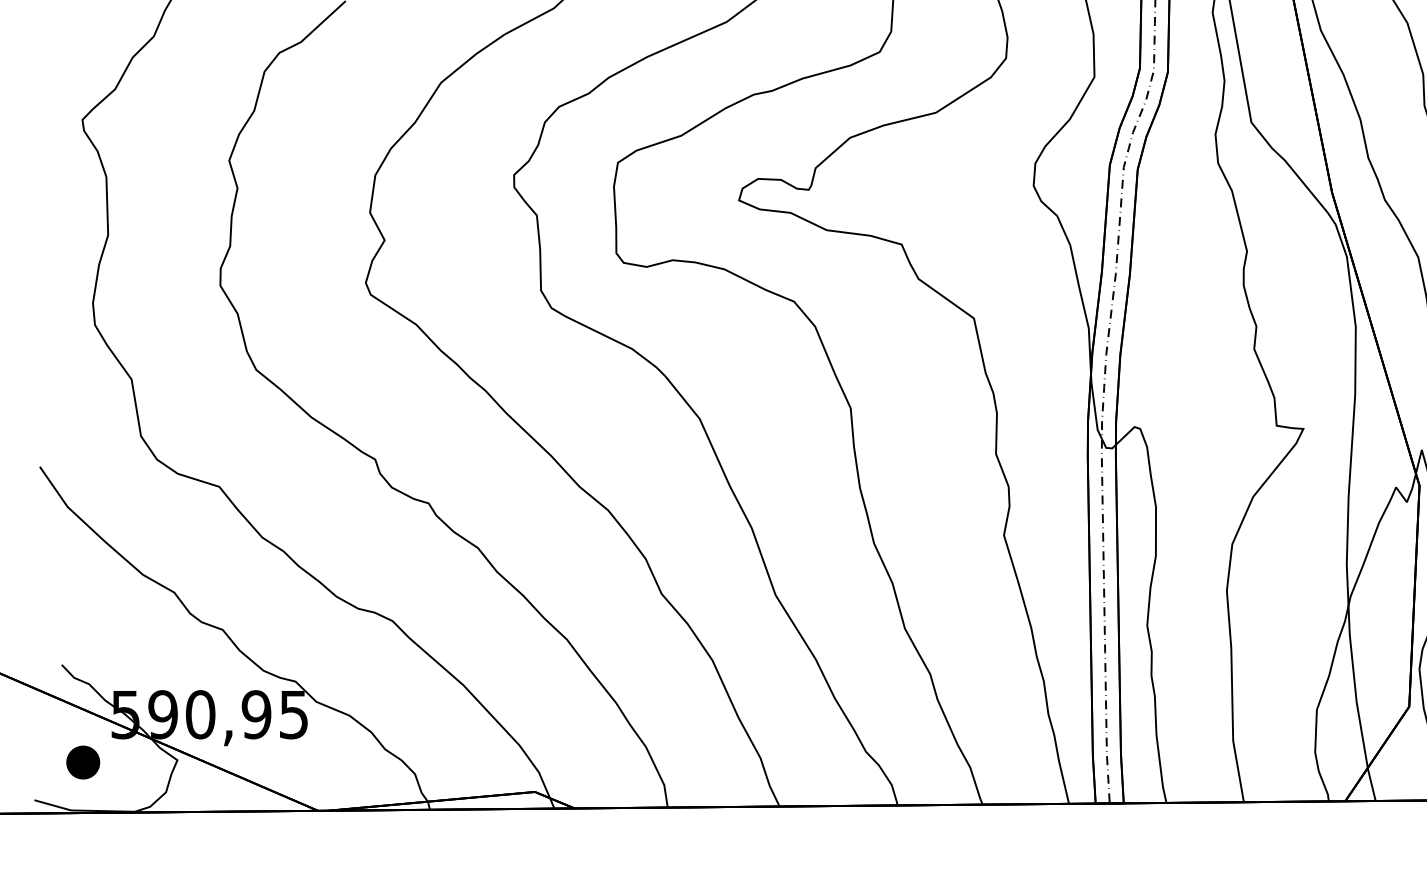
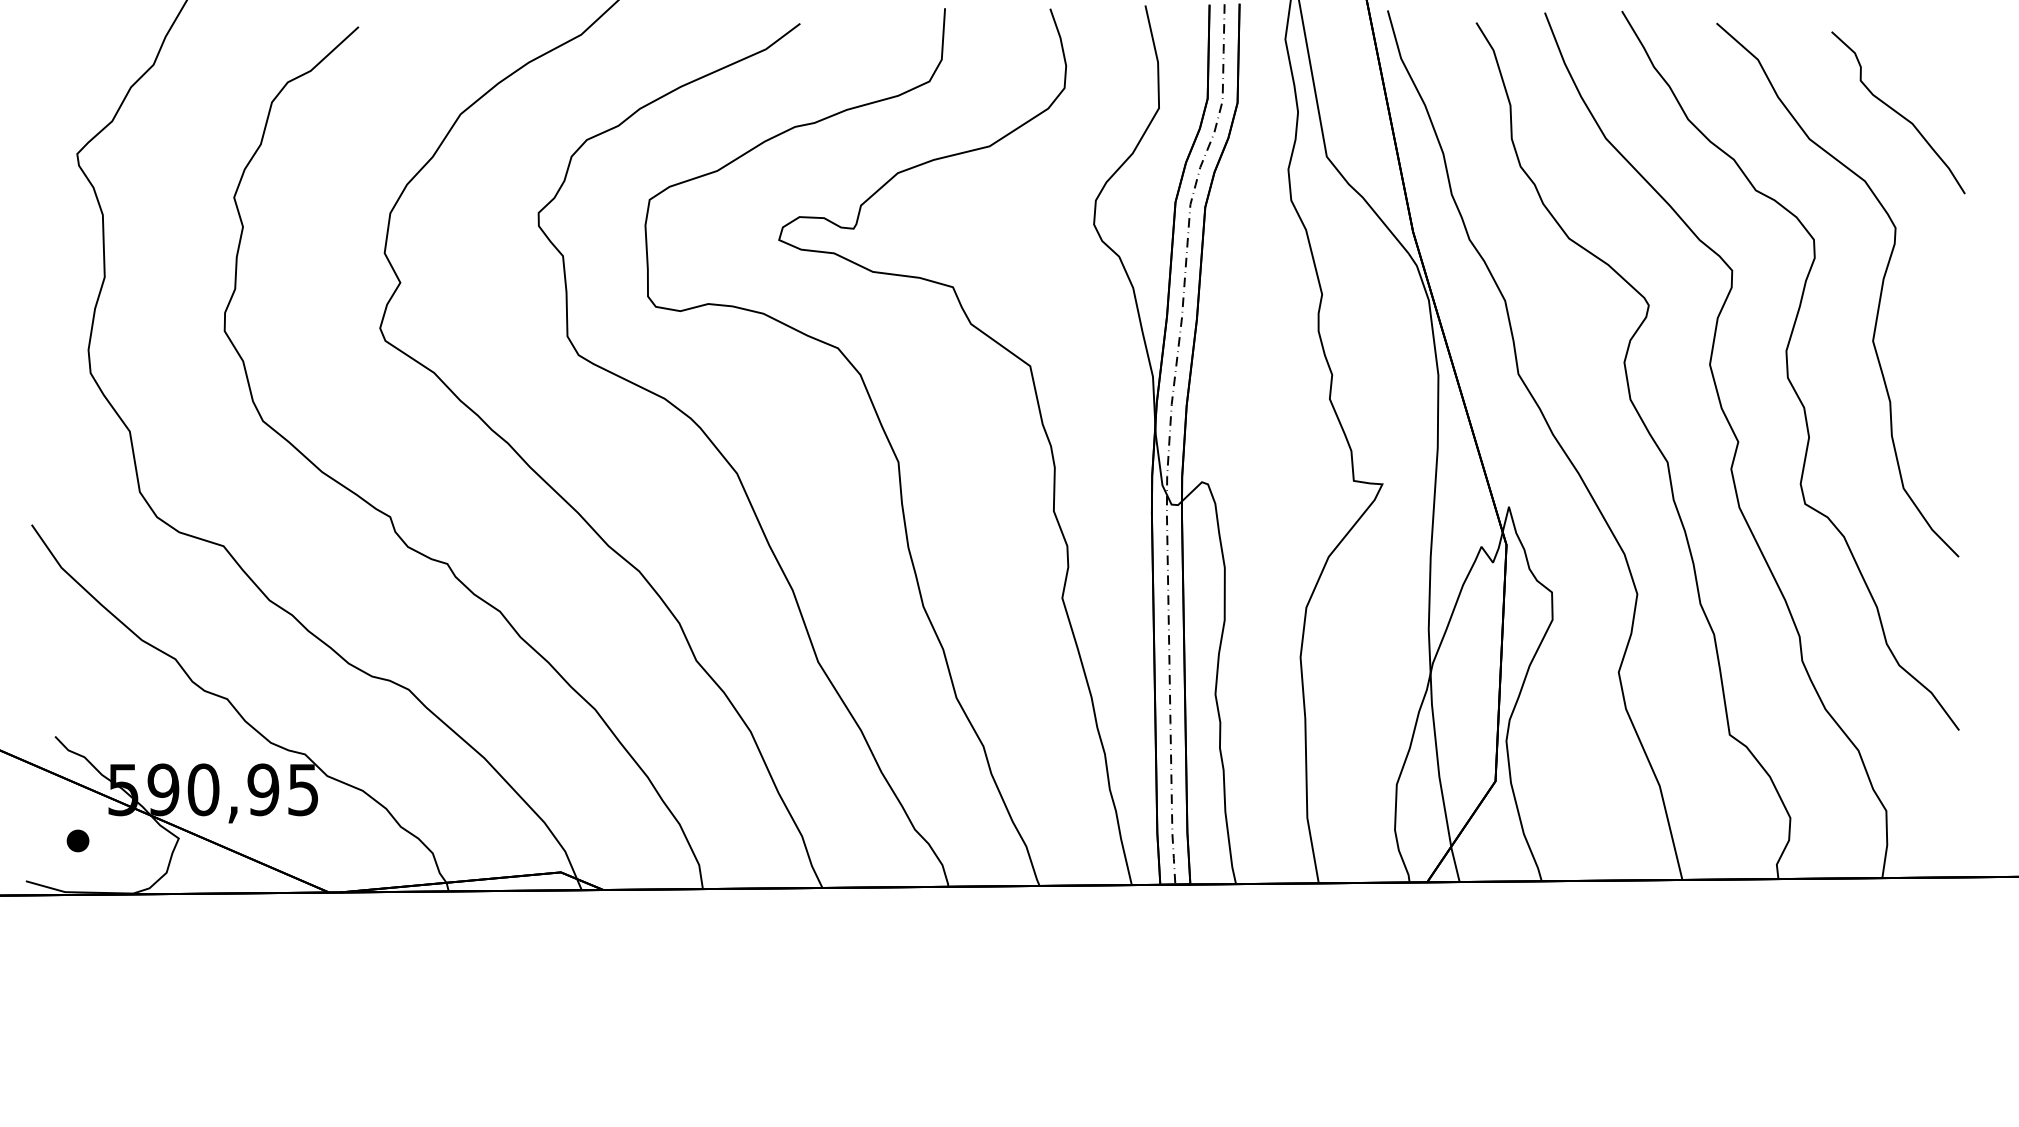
part: (82, 762) -> (77, 840), size x0.62

